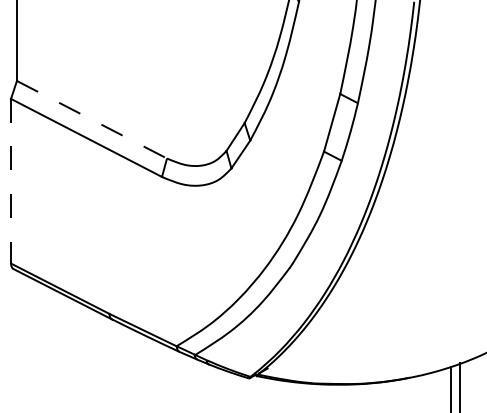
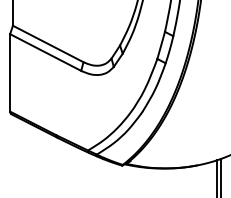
line: (92, 118) -> (48, 43), dashed -> solid
line: (11, 180) -> (10, 72), dashed -> solid

